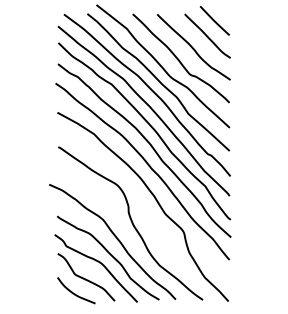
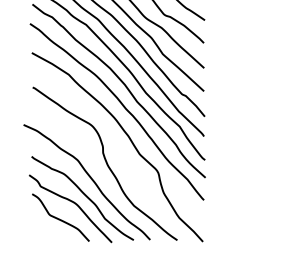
curve: (75, 293) -> (49, 233), removed

